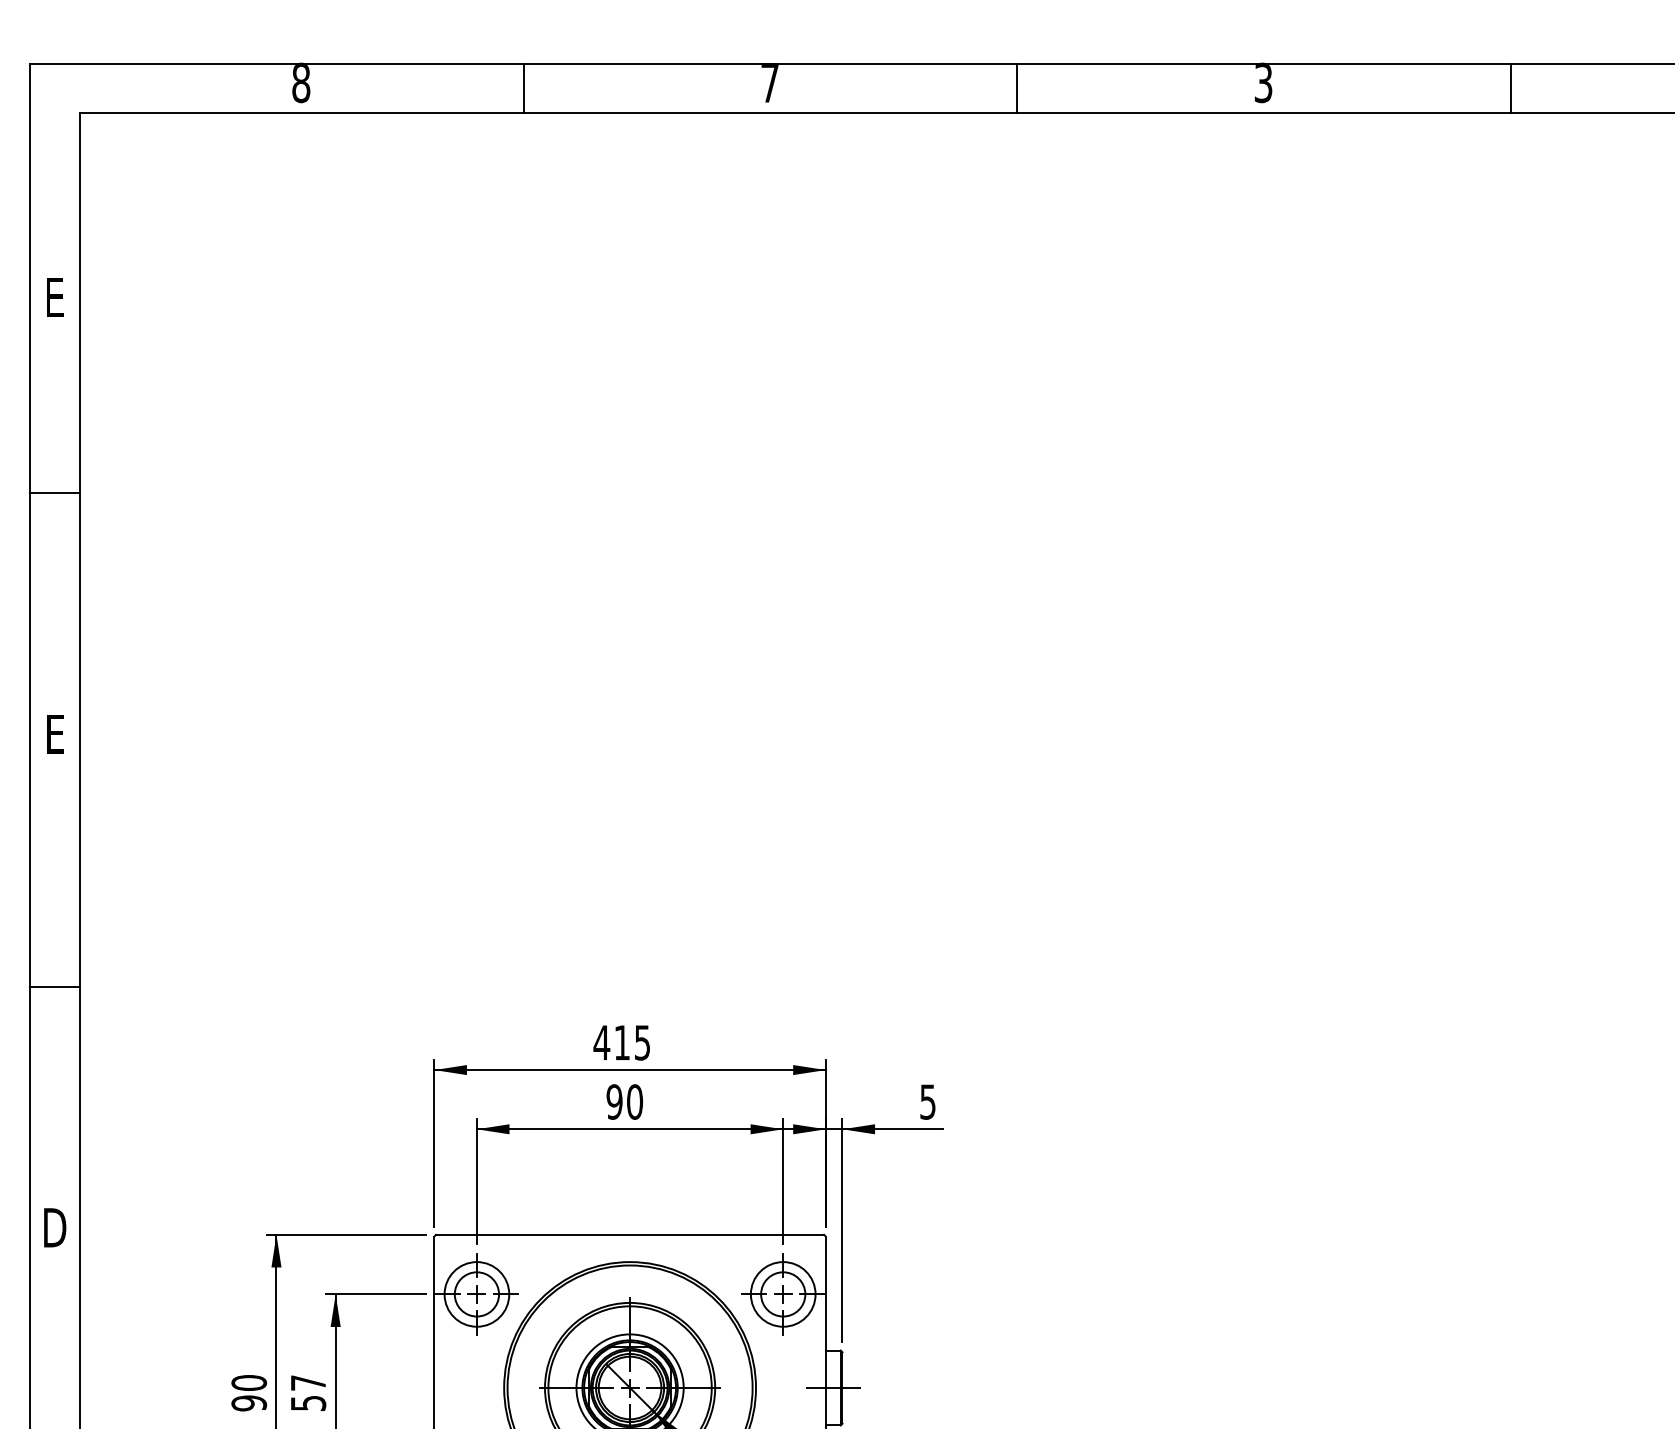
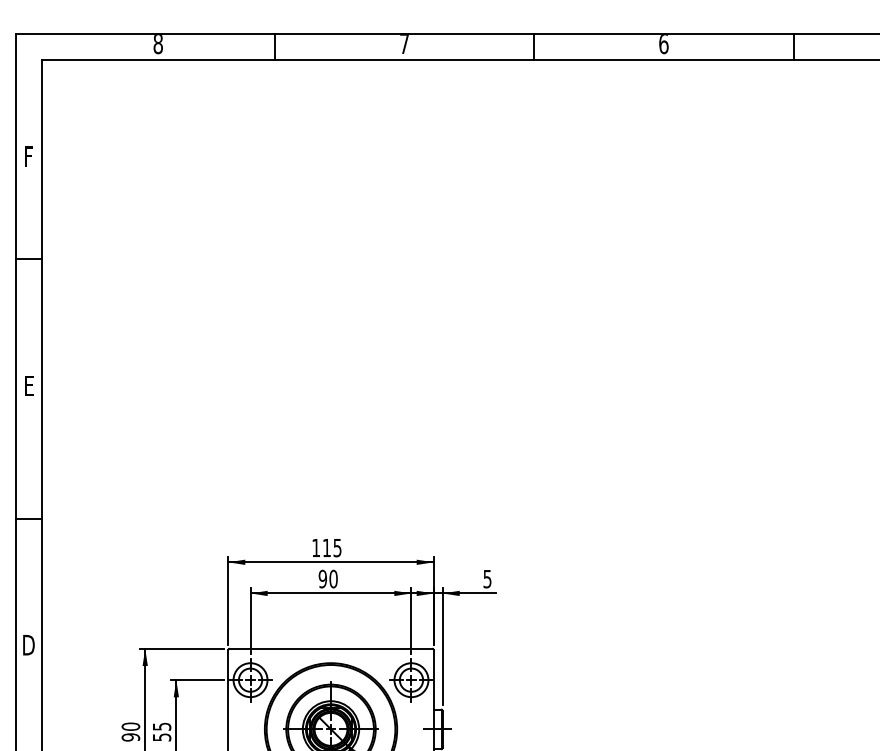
text: (1262, 84) -> (663, 44), 3 -> 6
text: (56, 299) -> (29, 157), E -> F
text: (600, 1041) -> (315, 547), 415 -> 115
text: (309, 1382) -> (162, 726), 57 -> 55

